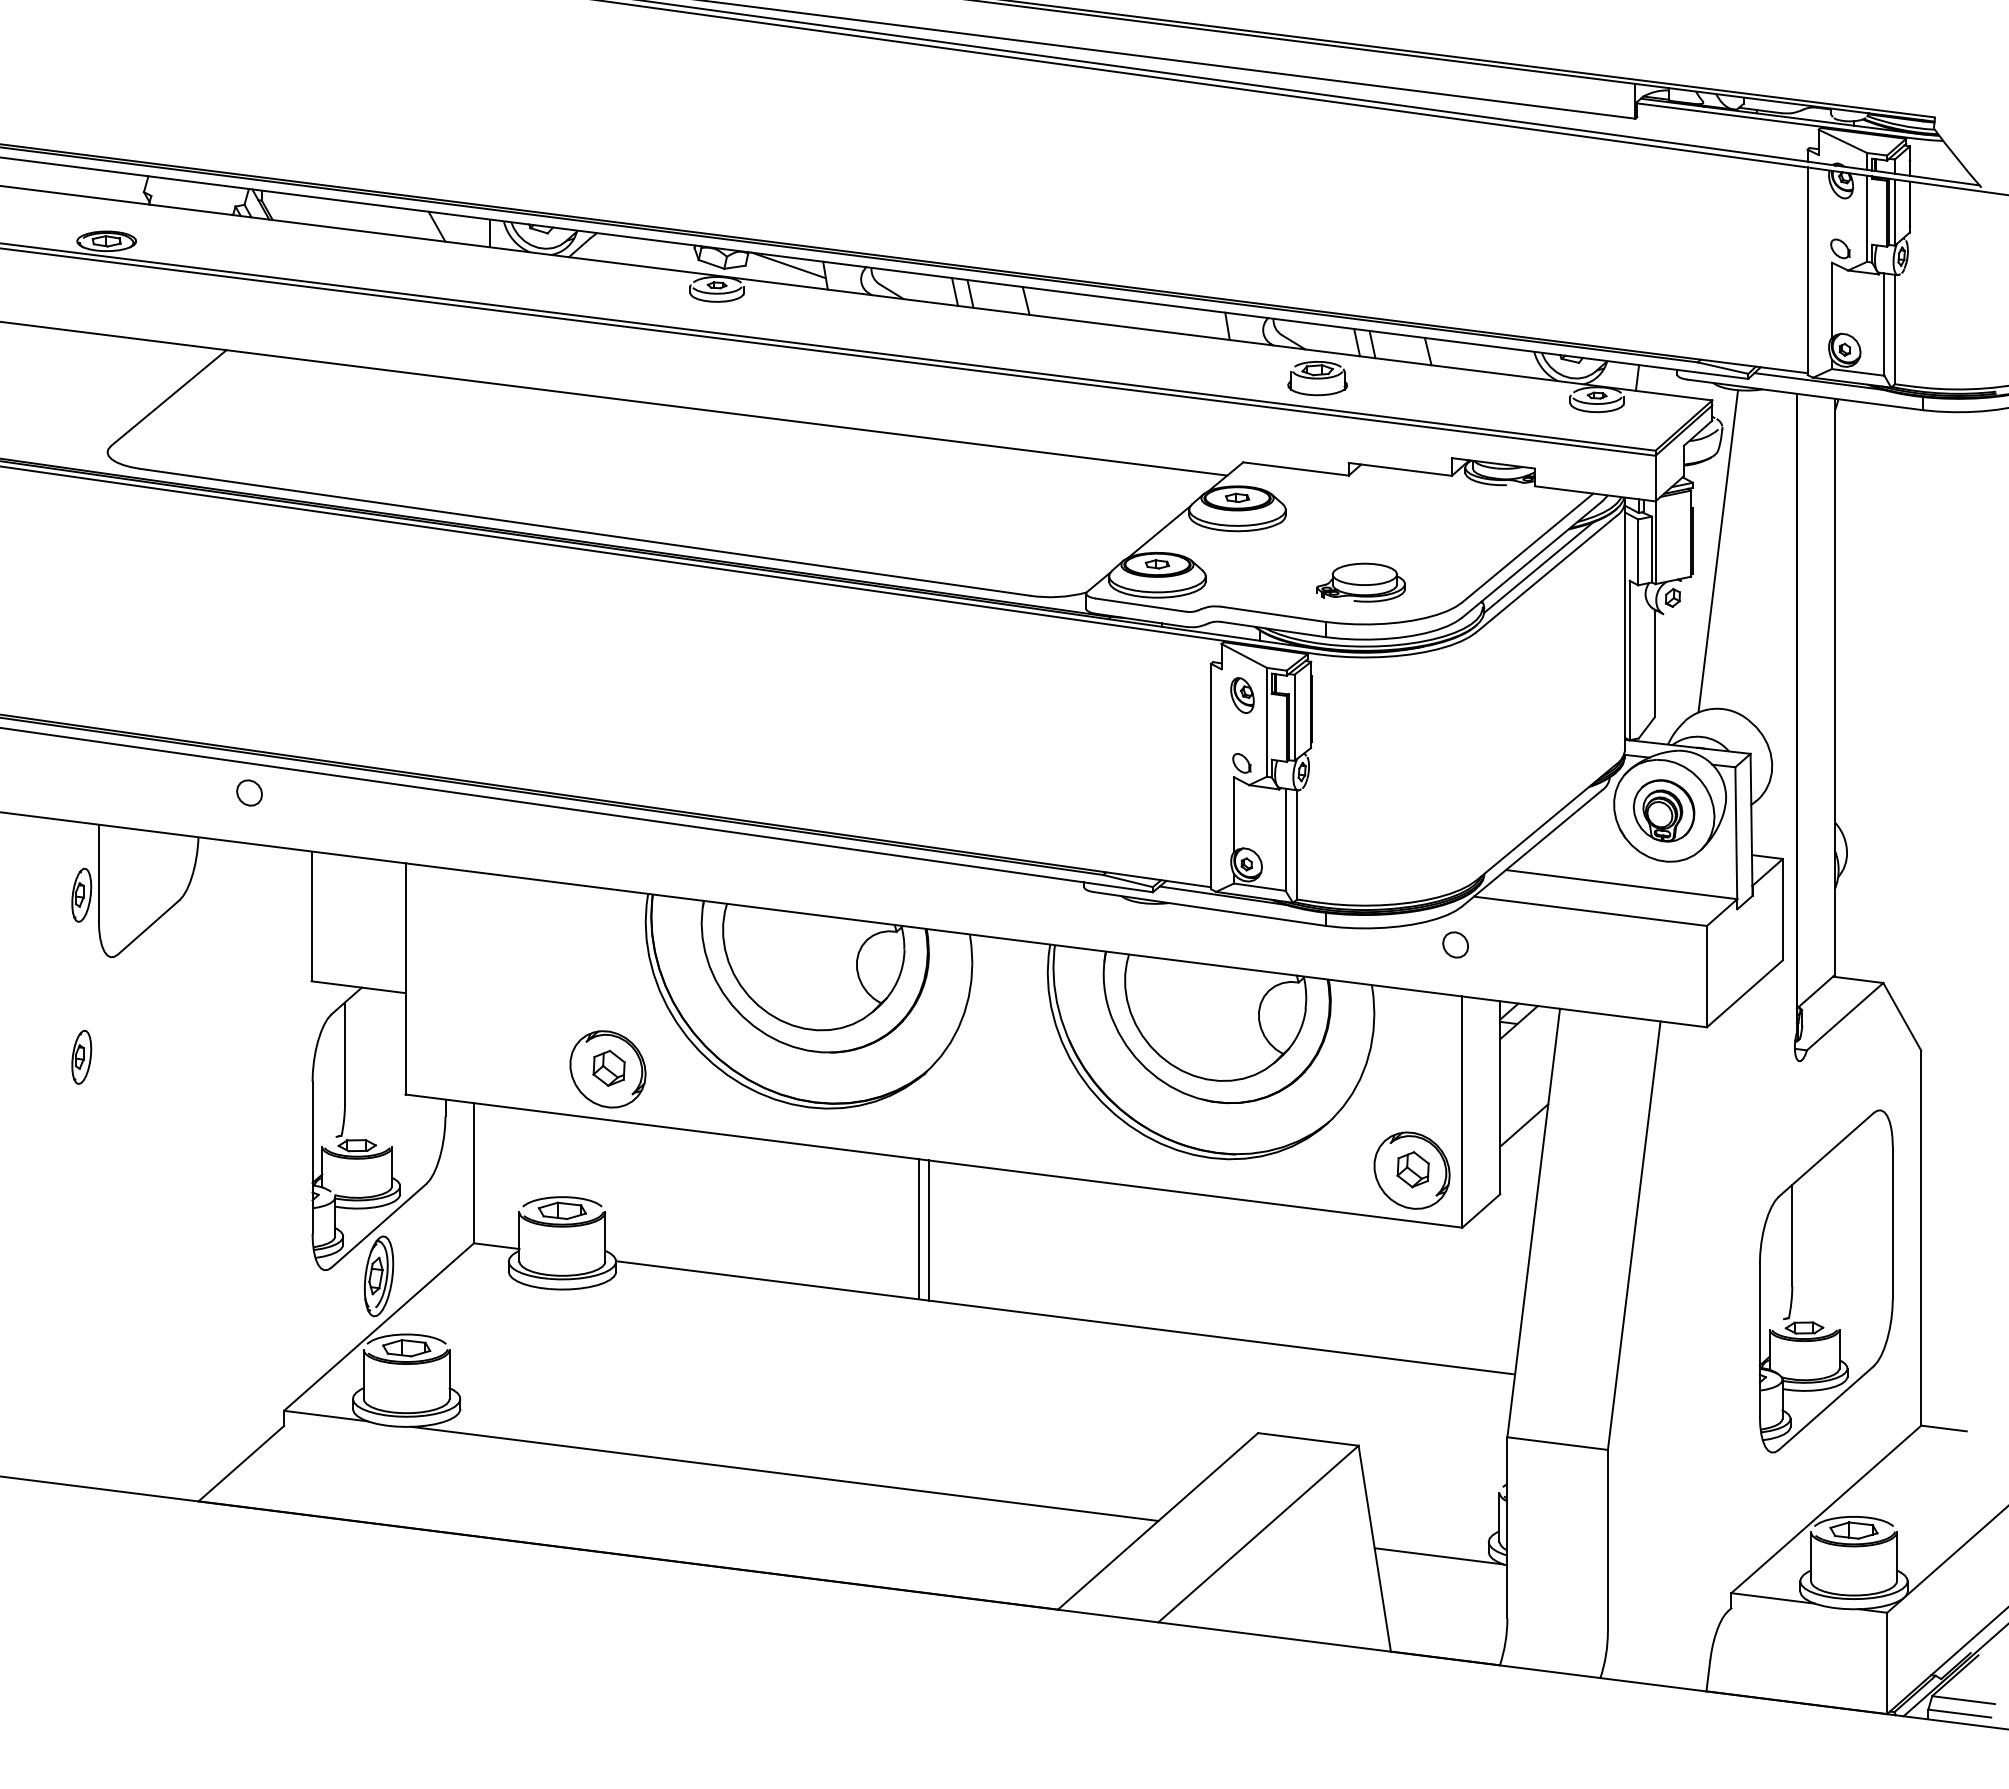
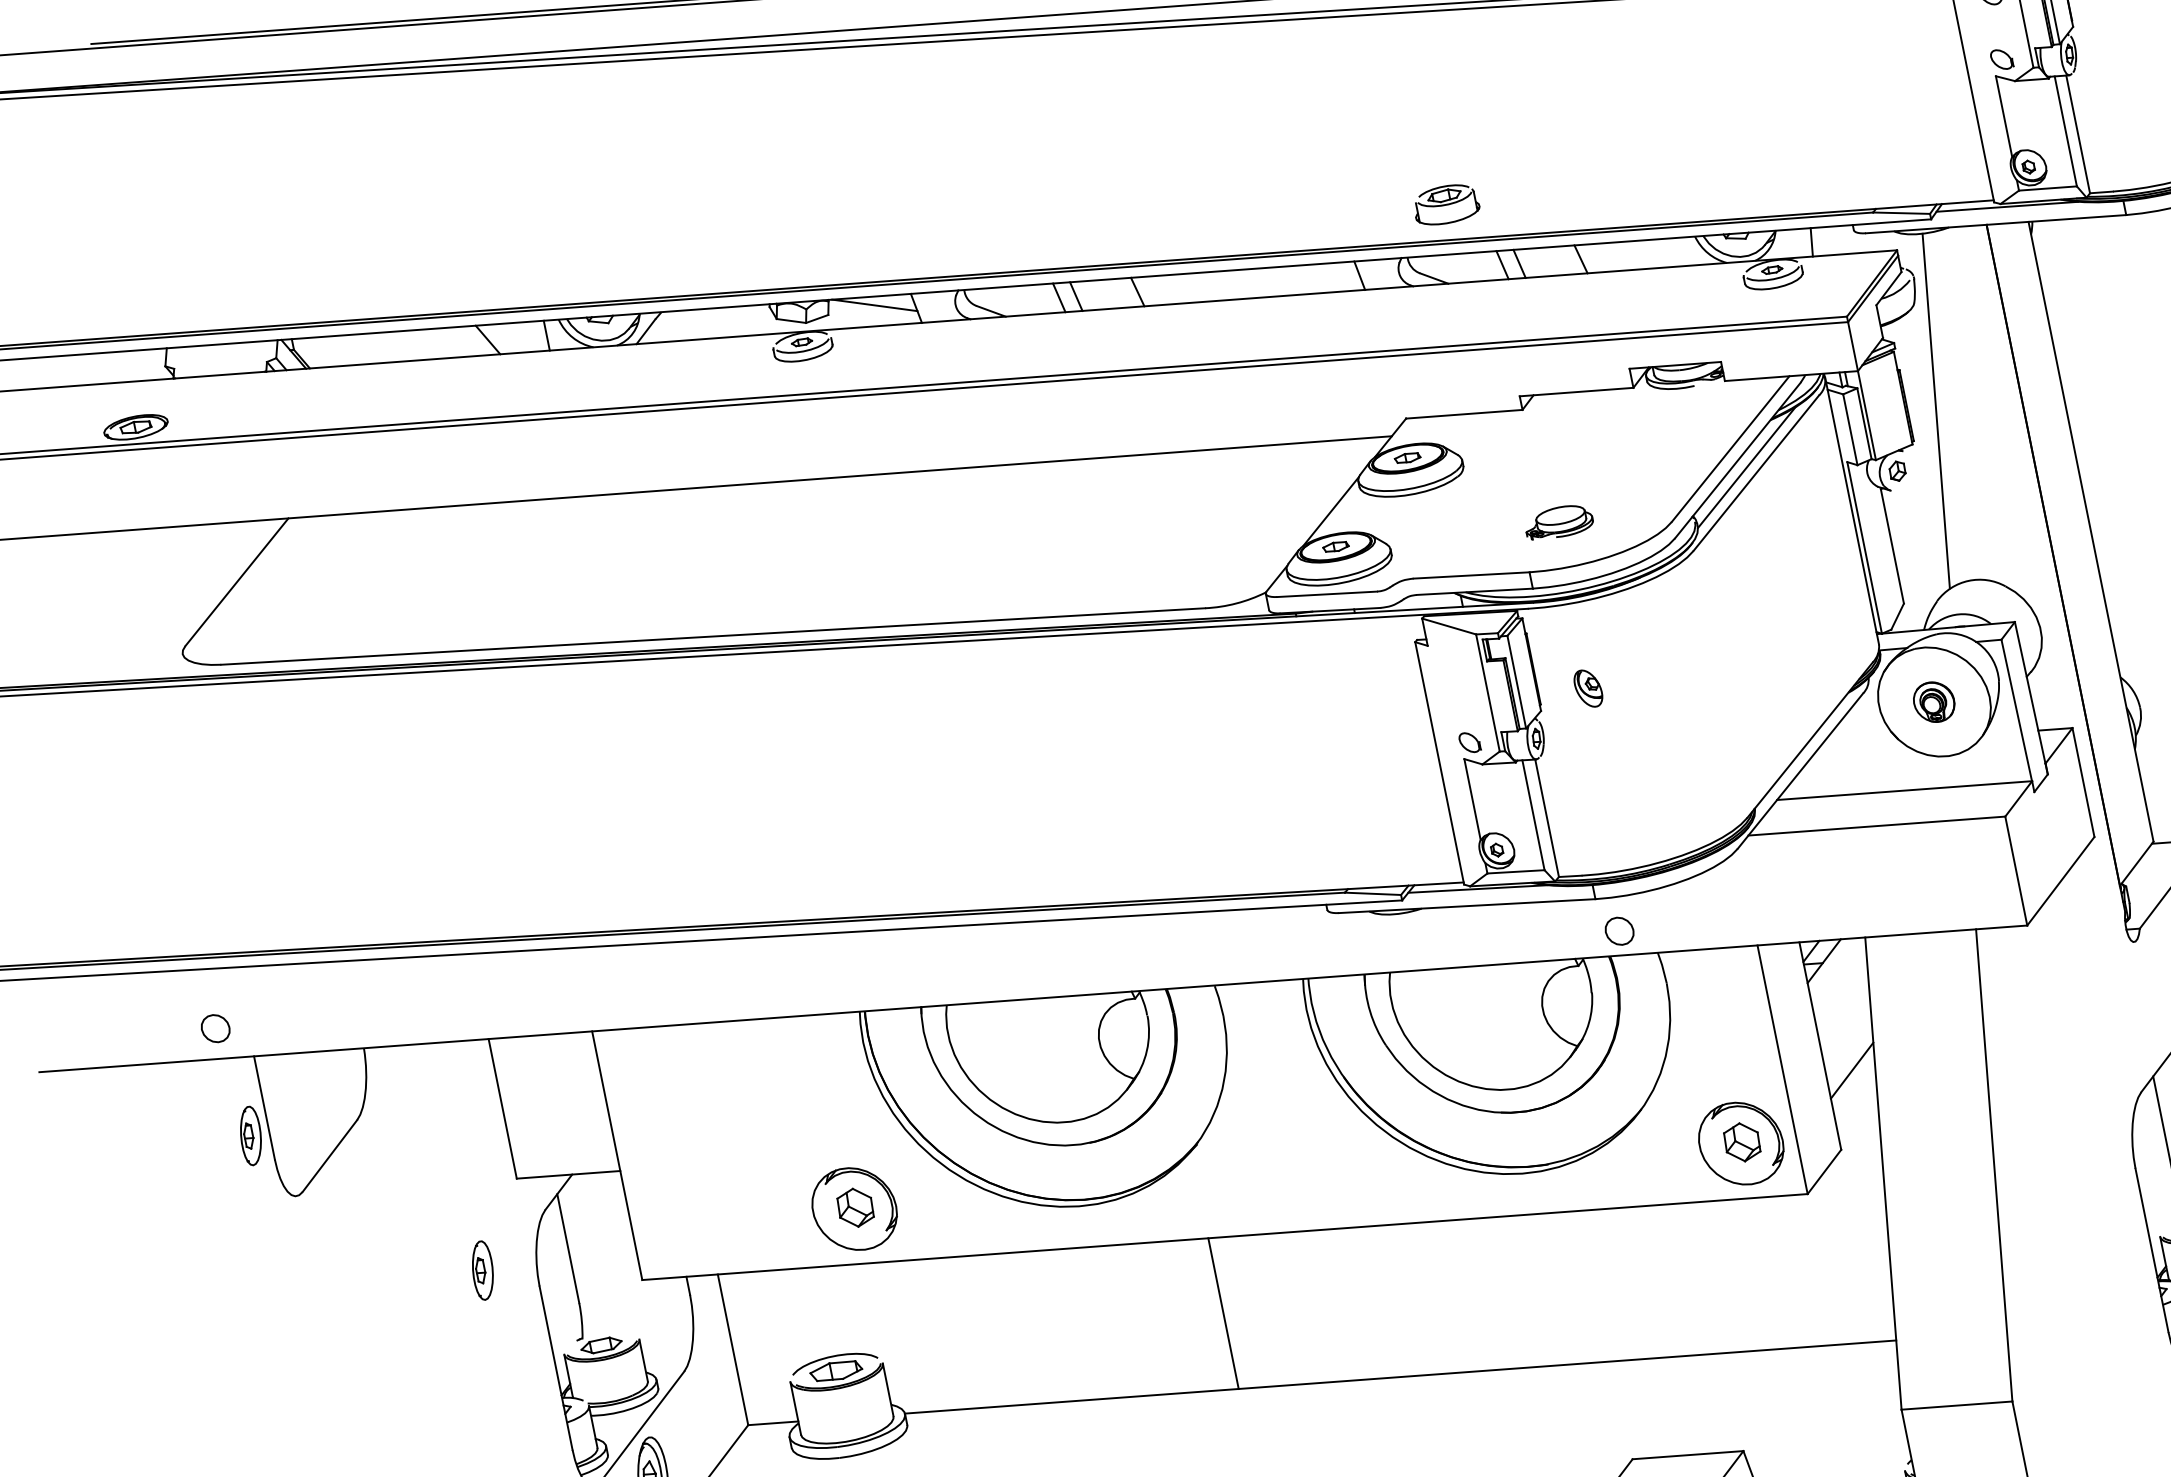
part: (1317, 378) -> (1446, 204), moved
part: (1360, 582) -> (1558, 522), size x0.7
part: (1242, 695) -> (1588, 688), moved
part: (249, 792) -> (215, 1028), moved
part: (1663, 810) -> (1933, 701), size x0.6
part: (1455, 944) -> (1619, 930), moved
part: (81, 1057) -> (482, 1270), moved
line: (928, 1230) -> (1234, 1312), removed

